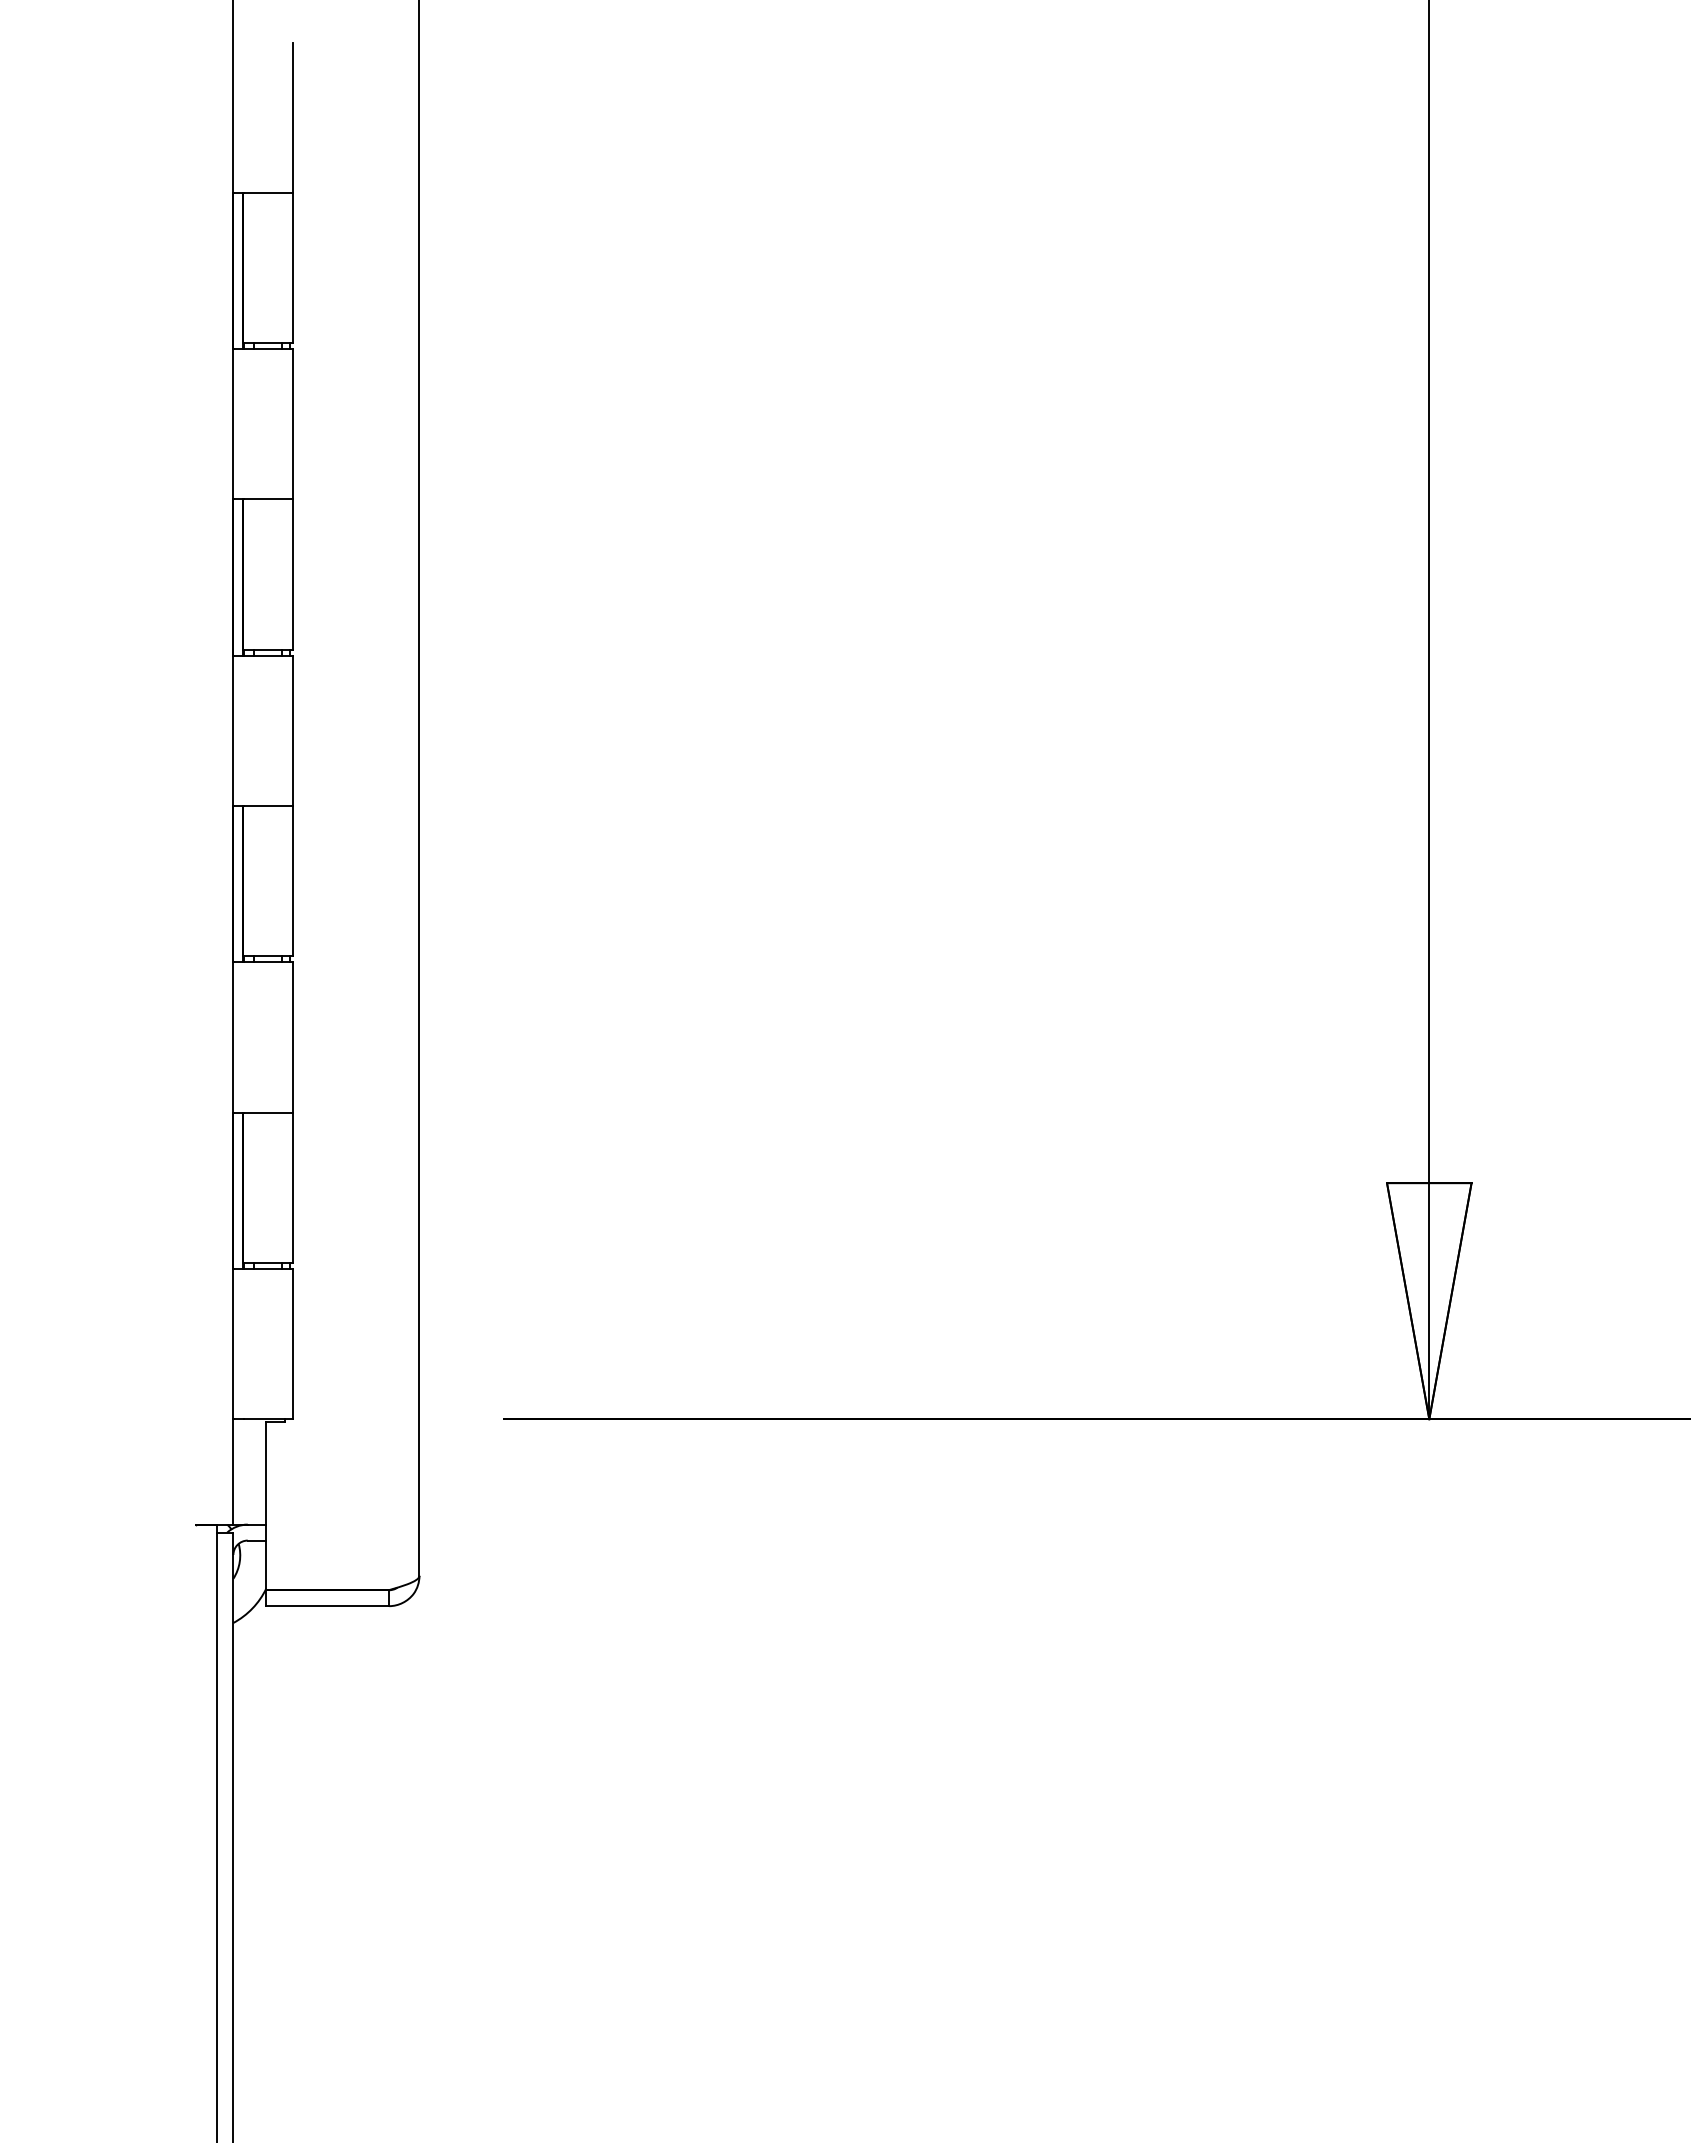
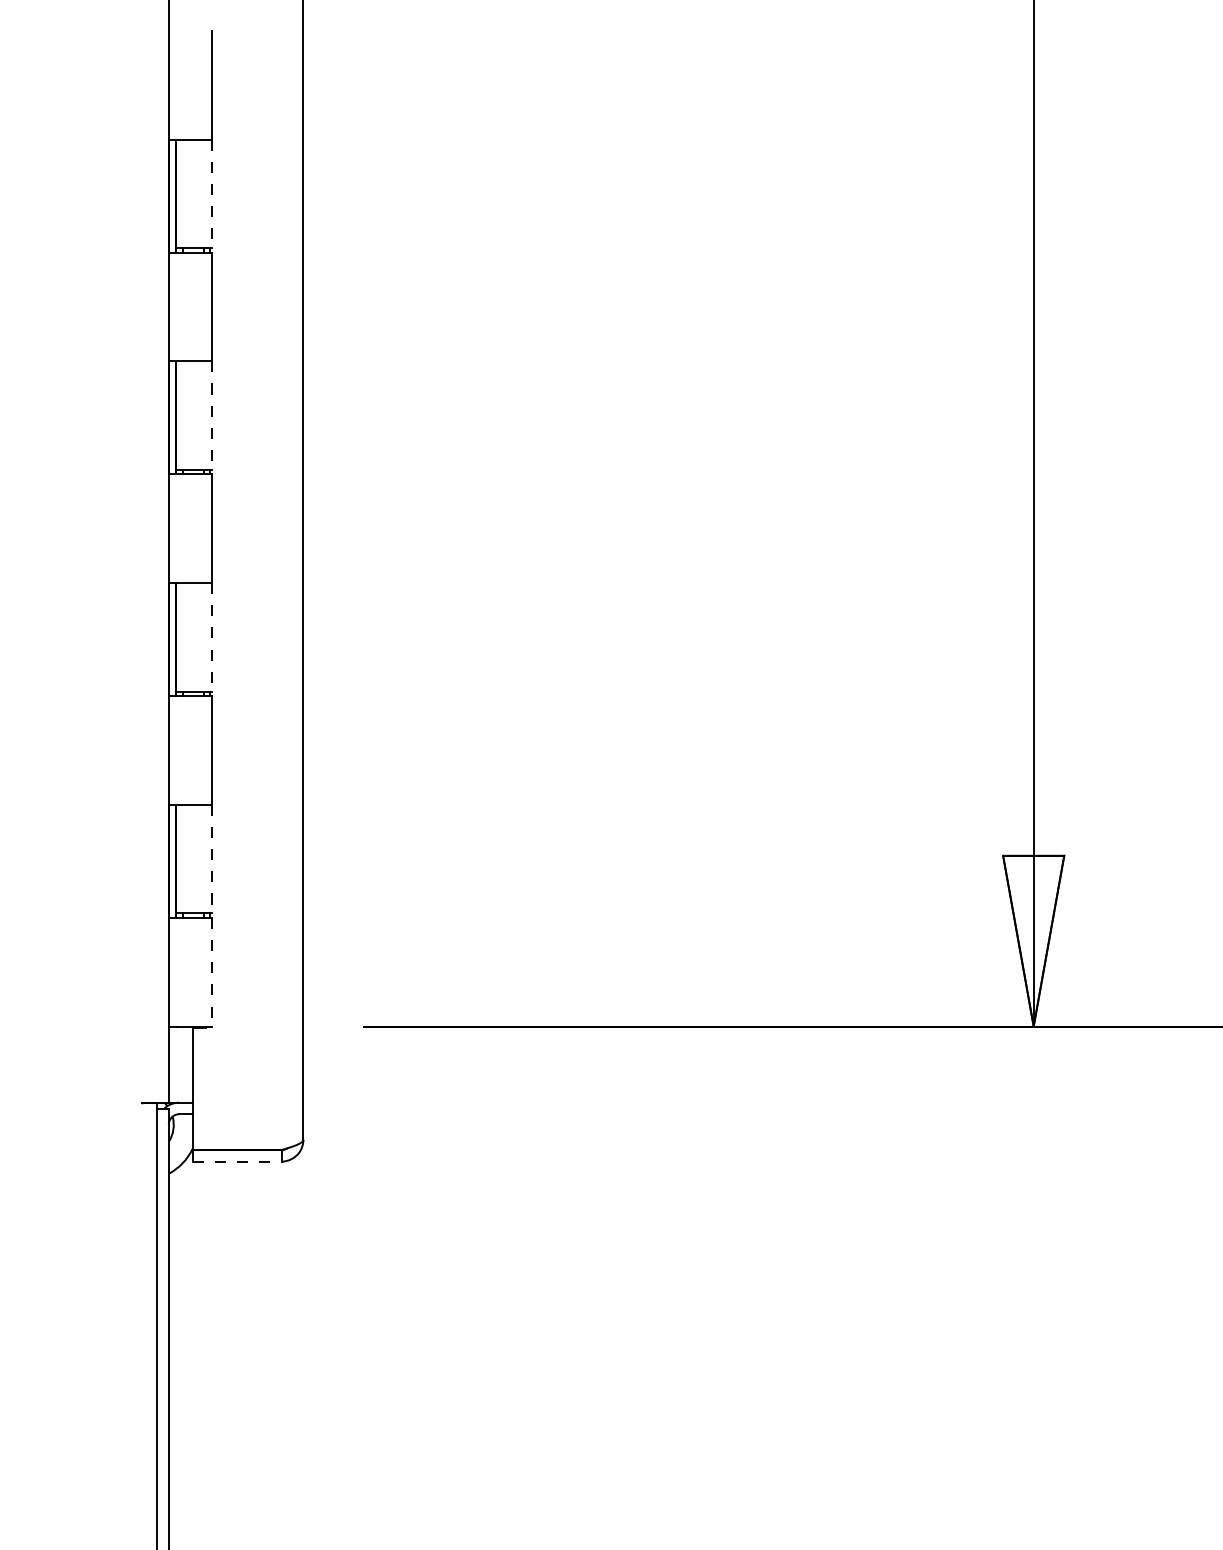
line: (292, 268) -> (211, 194), solid -> dashed
line: (292, 575) -> (211, 416), solid -> dashed
line: (292, 881) -> (211, 637), solid -> dashed
line: (292, 1188) -> (211, 859), solid -> dashed
line: (292, 1344) -> (211, 972), solid -> dashed
line: (327, 1606) -> (236, 1161), solid -> dashed

